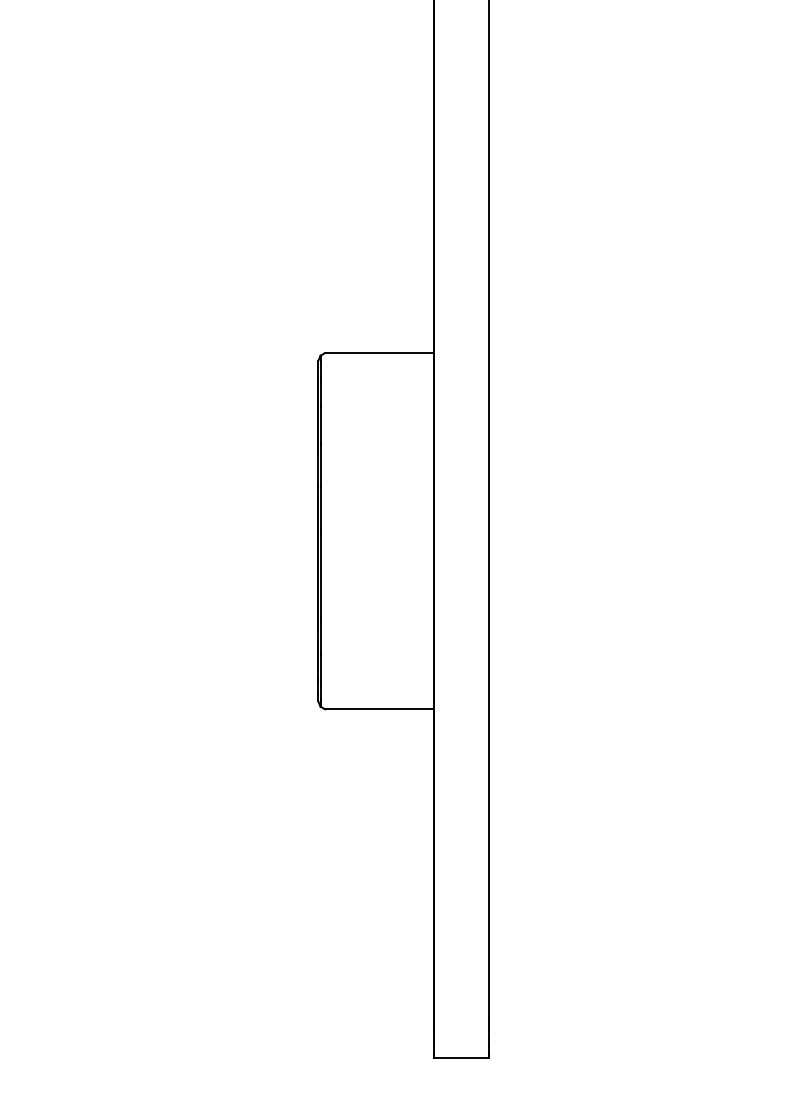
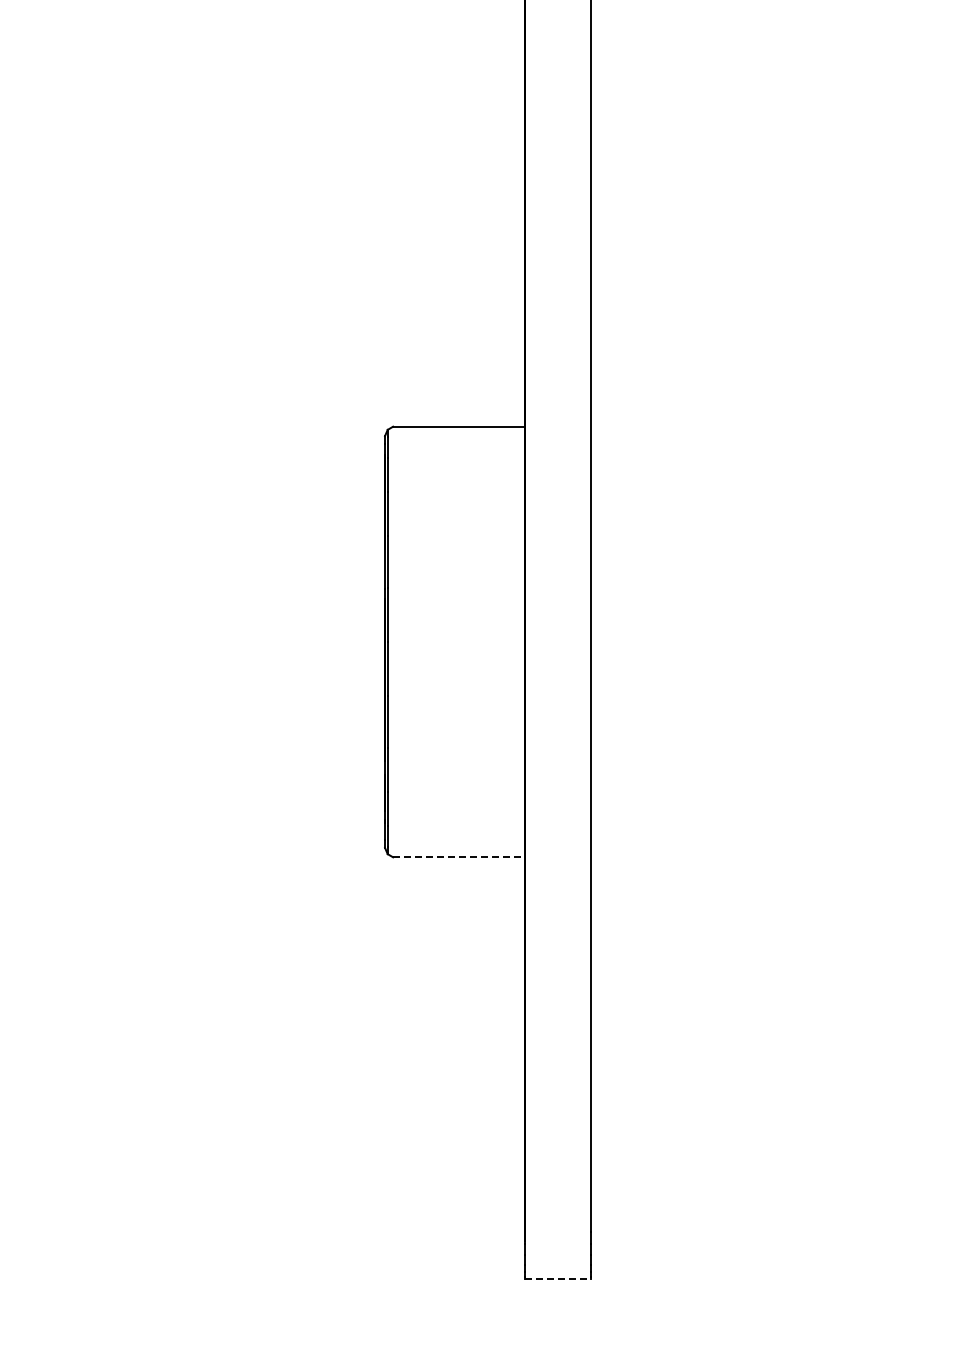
line: (379, 709) -> (459, 857), solid -> dashed
line: (461, 1057) -> (558, 1278), solid -> dashed

